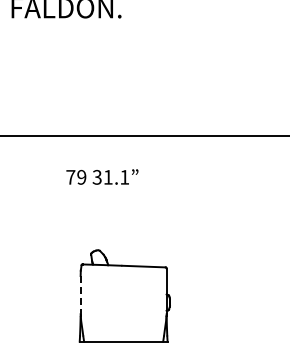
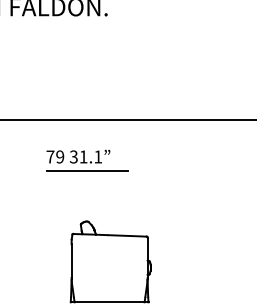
text: (102, 176) -> (78, 156), moved
line: (98, 192) -> (87, 170), added
line: (80, 295) -> (71, 261), dashed -> solid

